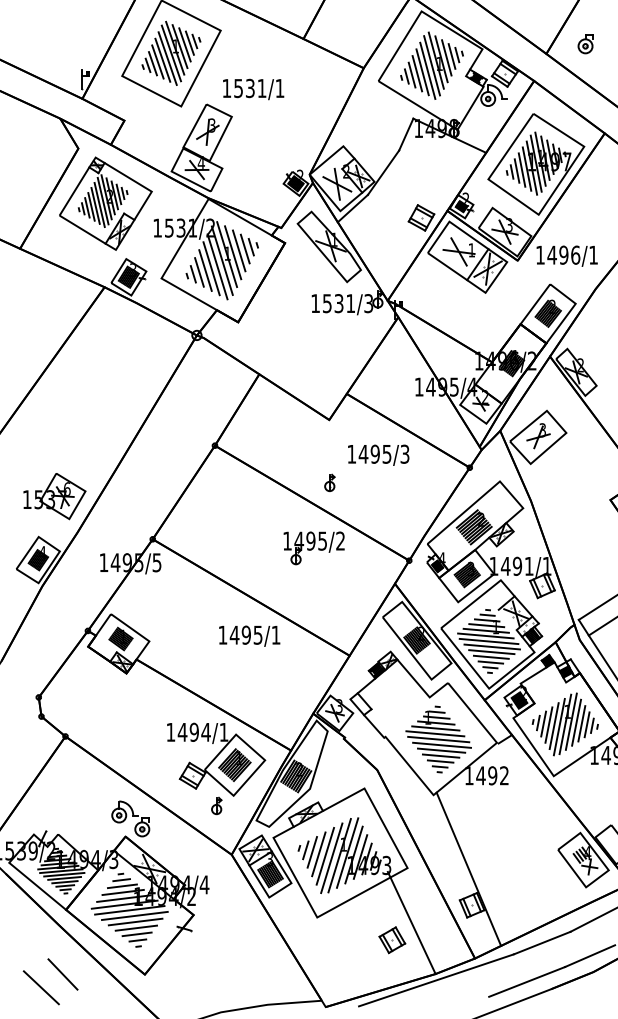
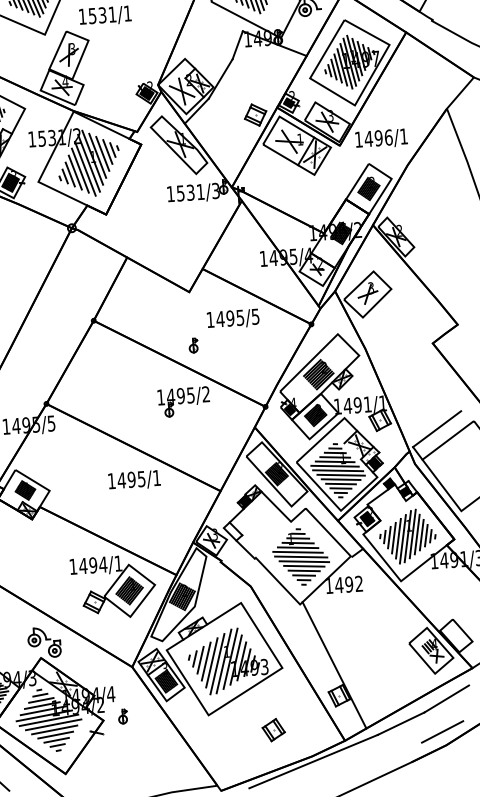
text: (405, 453) -> (256, 316), 1495/3 -> 1495/5
part: (216, 805) -> (122, 716), moved
line: (411, 922) -> (288, 713), removed
line: (527, 981) -> (390, 757), removed

